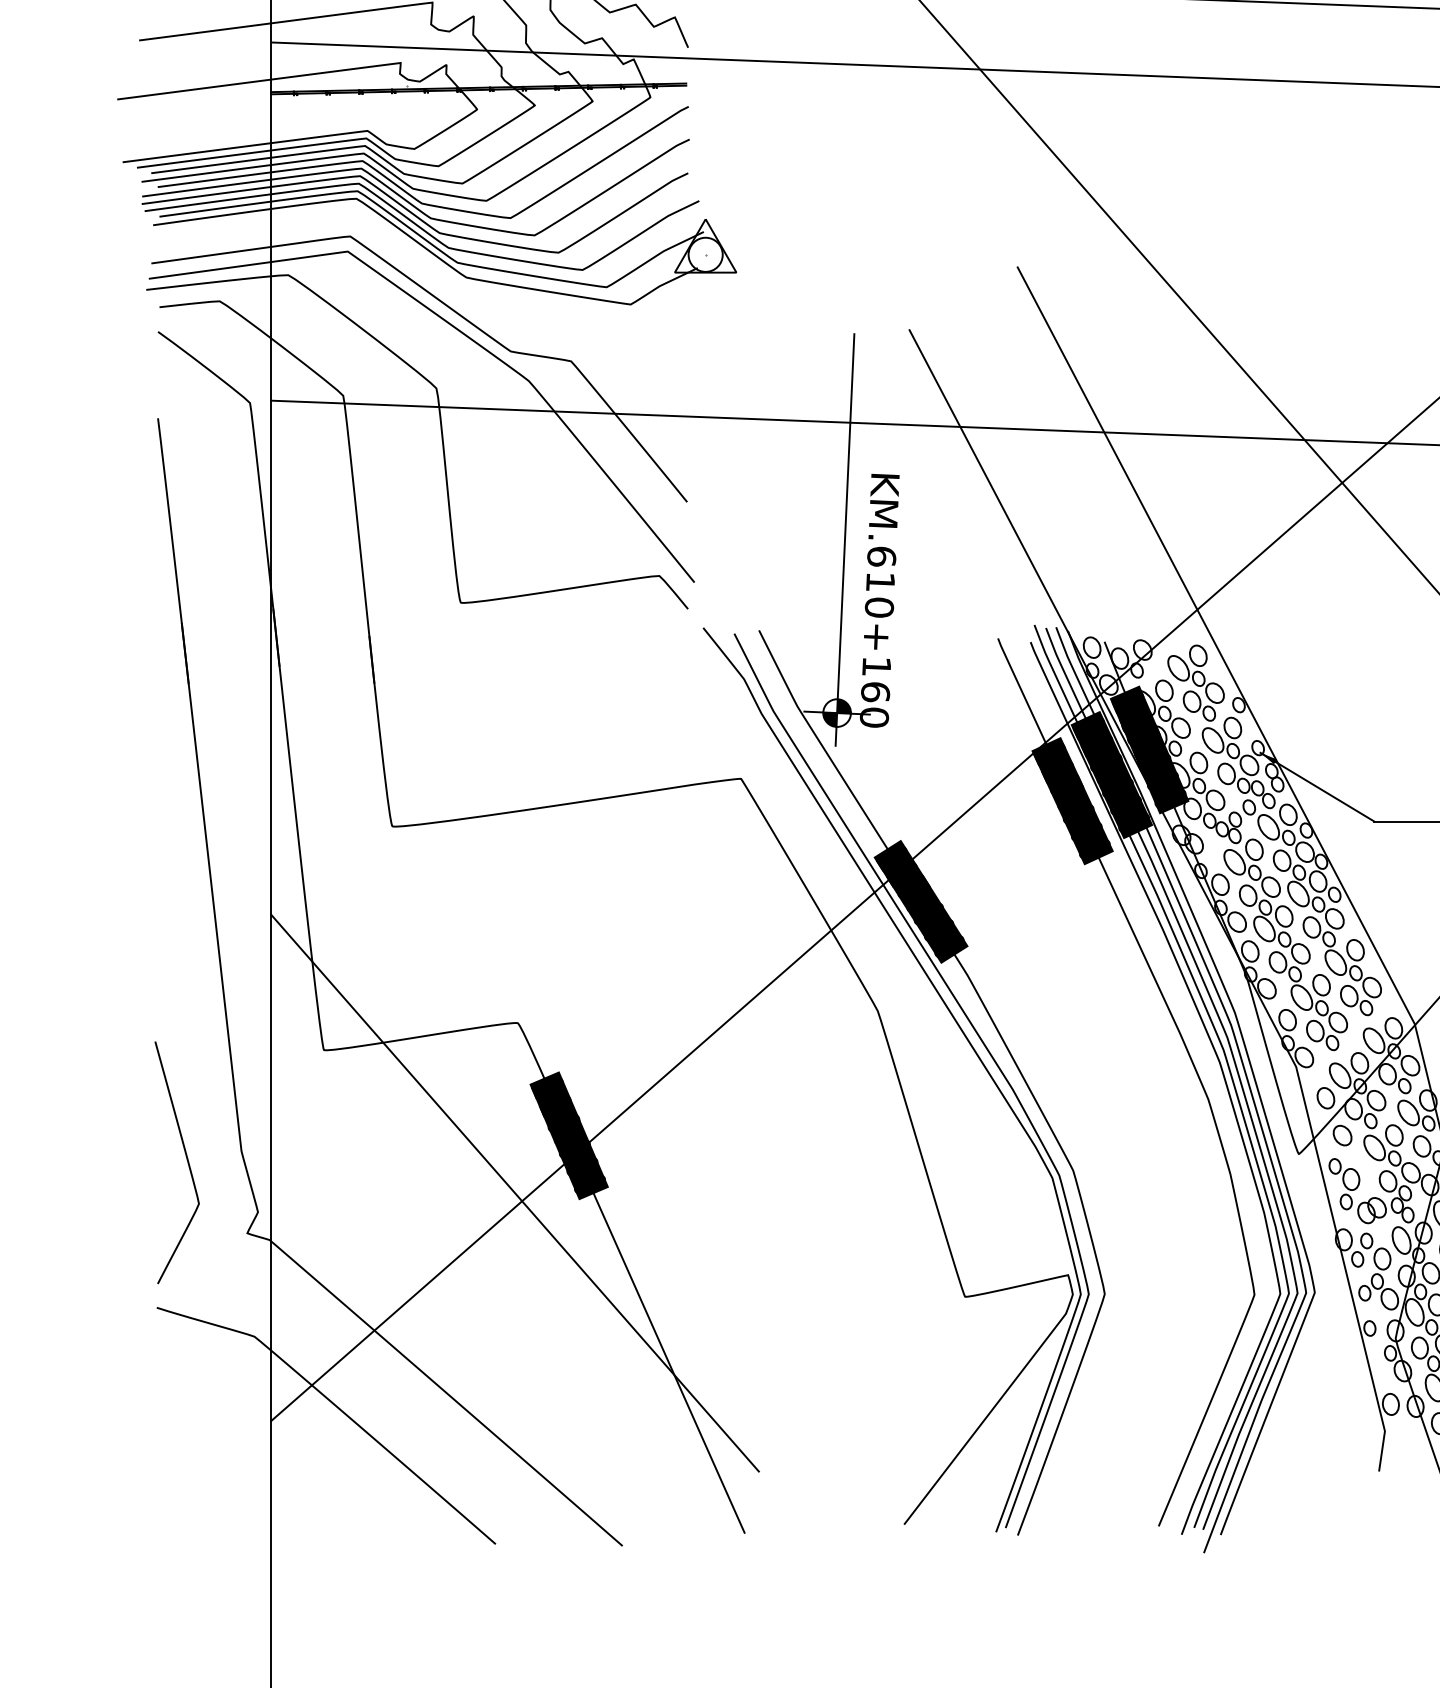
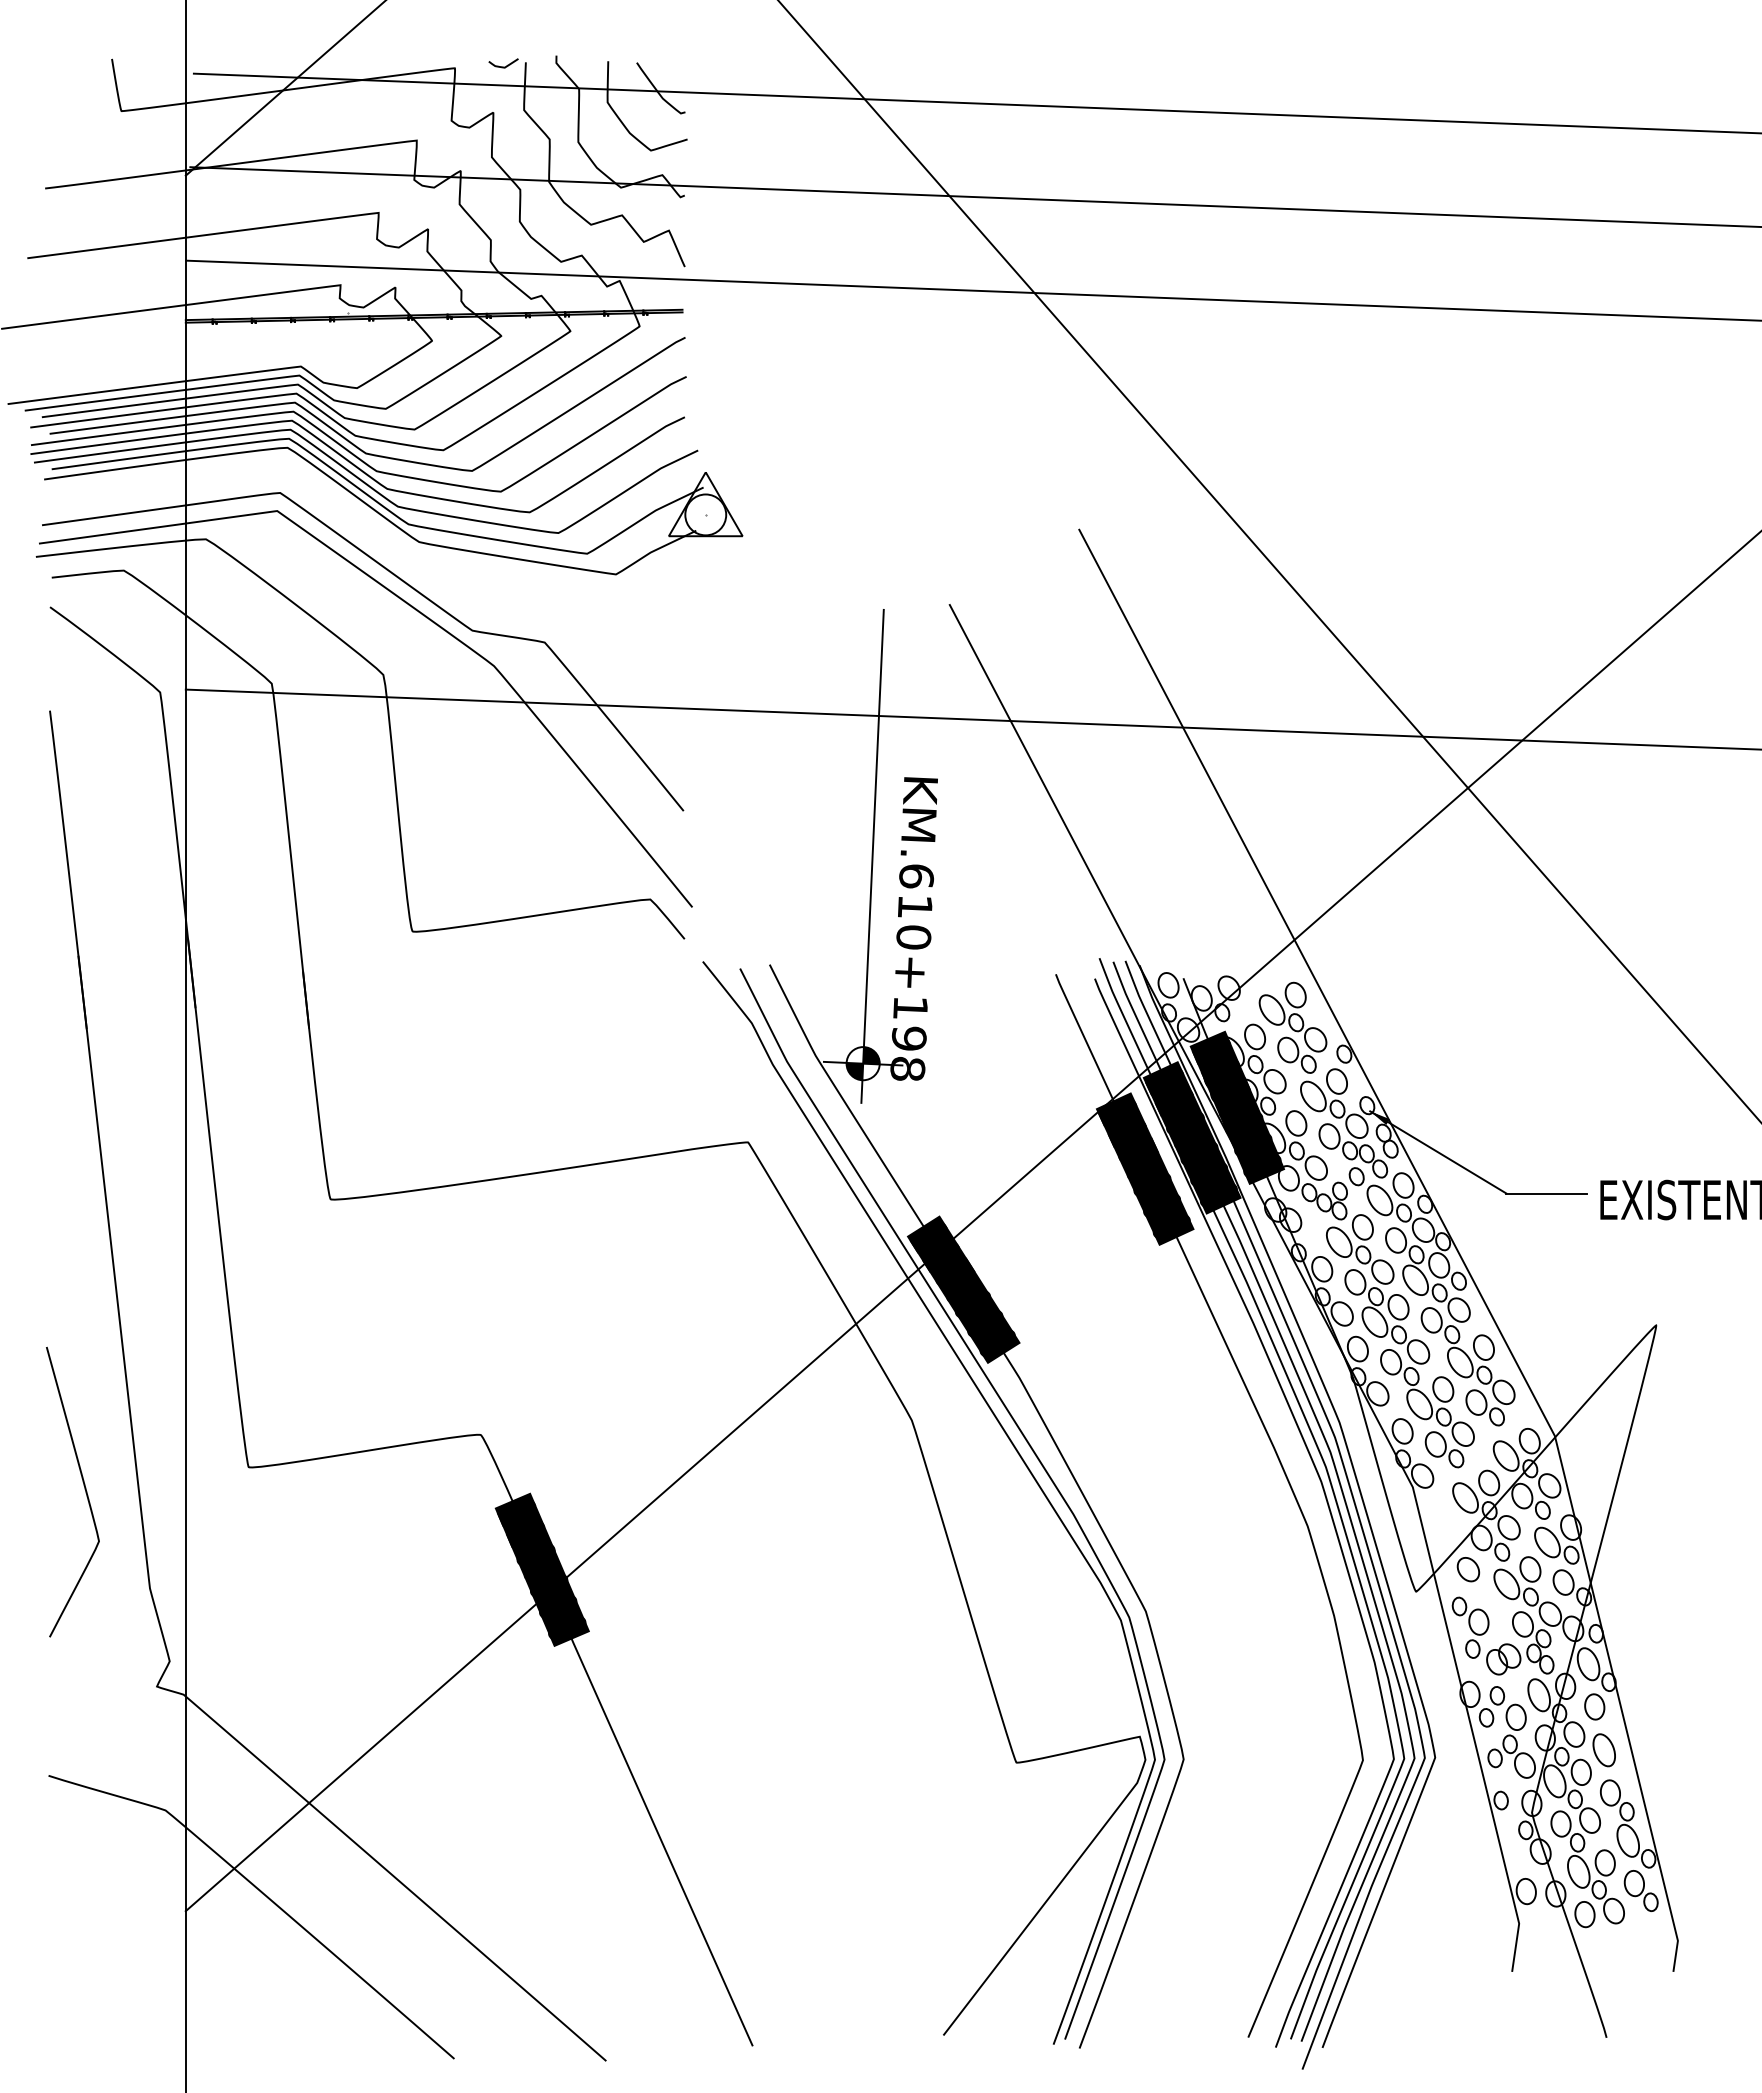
text: (874, 704) -> (908, 1053), KM.610+160 -> KM.610+198
part: (1325, 1097) -> (1448, 1524), removed
curve: (186, 1160) -> (84, 1489), moved
line: (515, 1193) -> (477, 1638), removed

